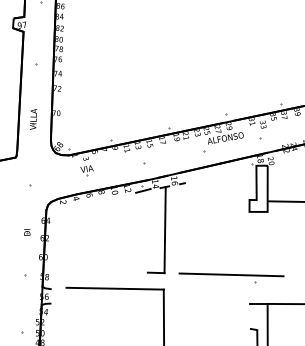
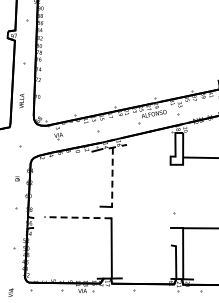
line: (165, 230) -> (112, 177), solid -> dashed
line: (231, 275) -> (158, 208), removed
line: (115, 288) -> (78, 217), solid -> dashed

